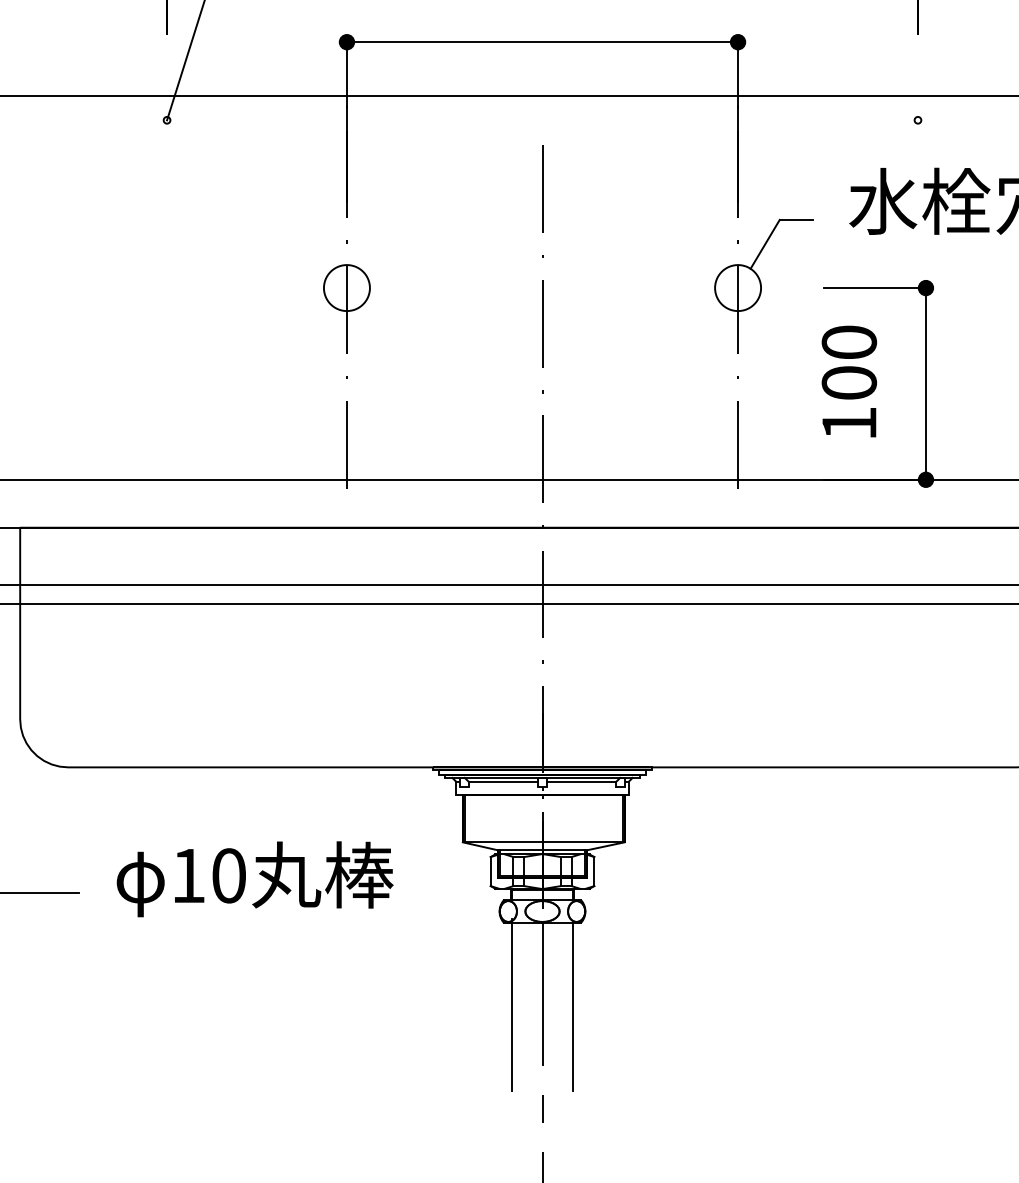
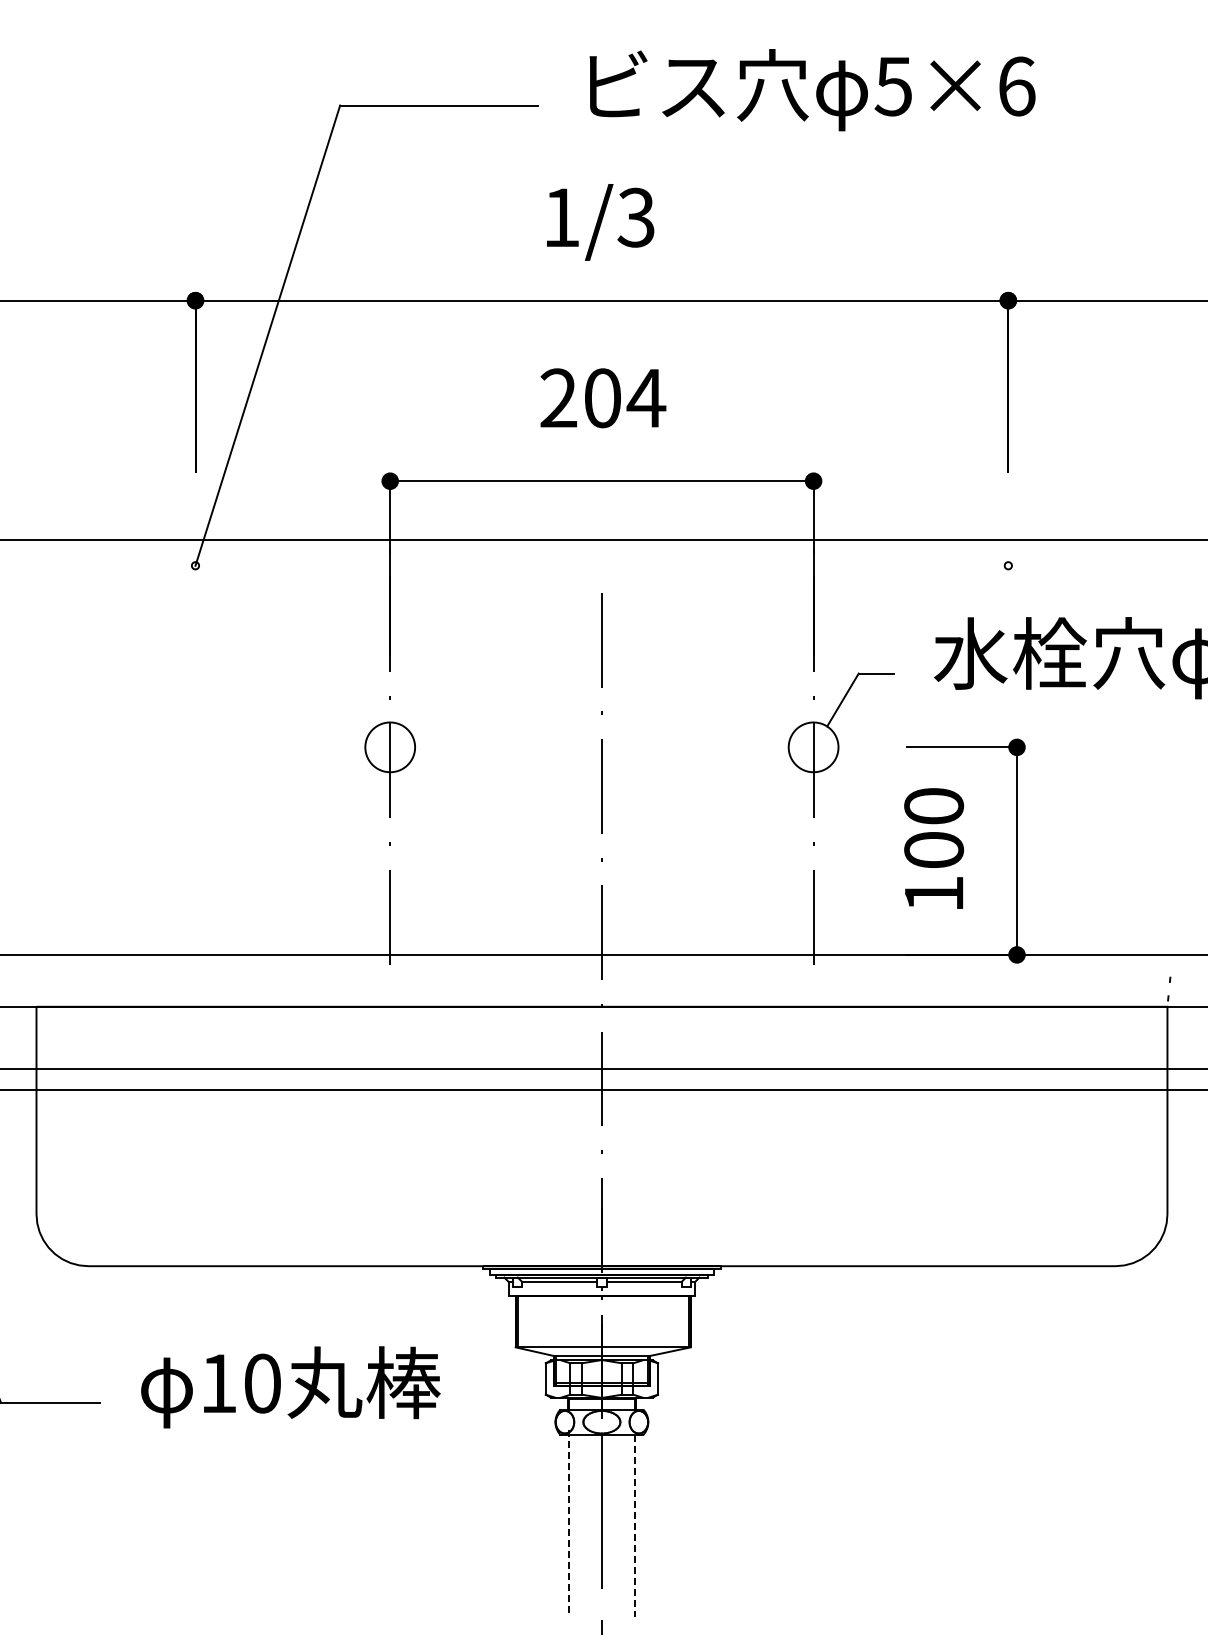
line: (511, 1005) -> (568, 1524), solid -> dashed
line: (572, 1006) -> (634, 1525), solid -> dashed

